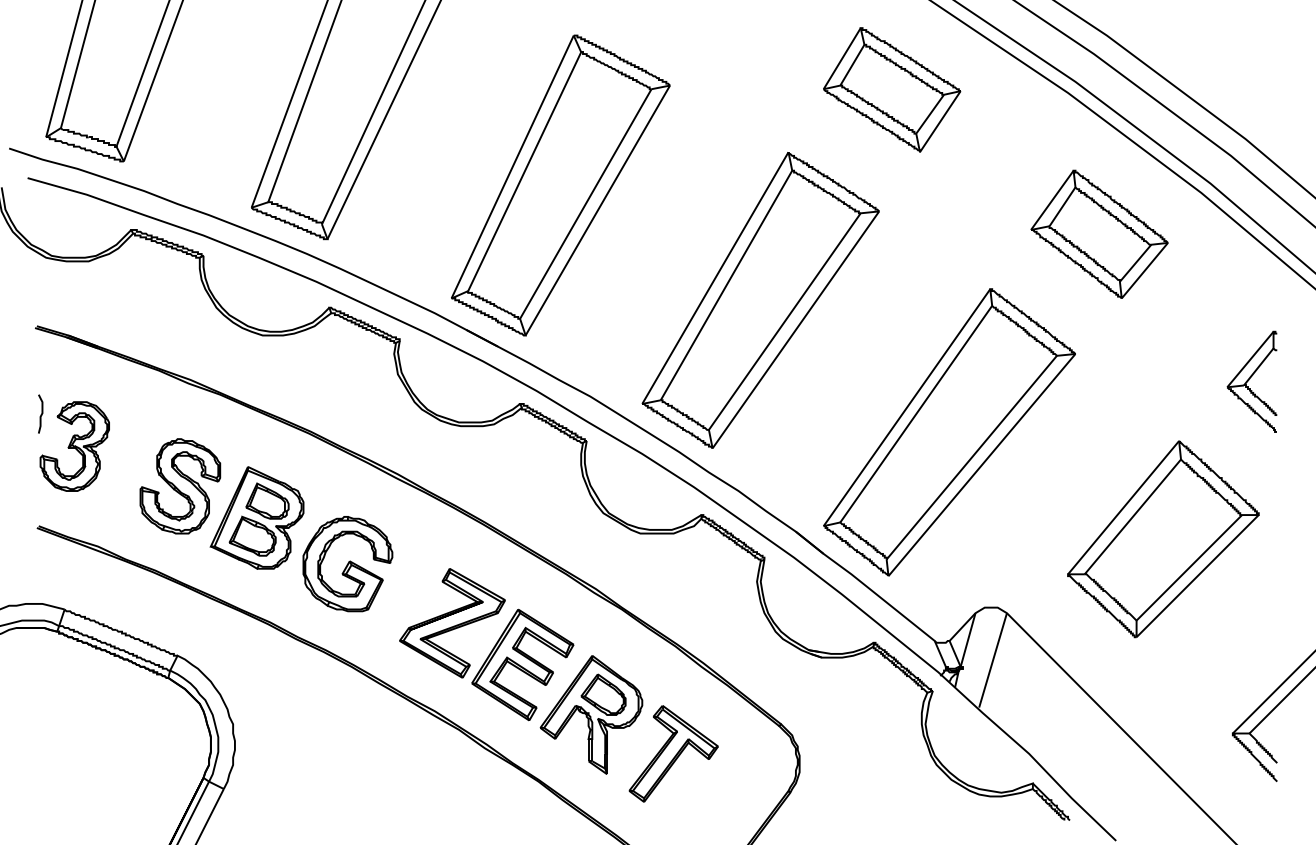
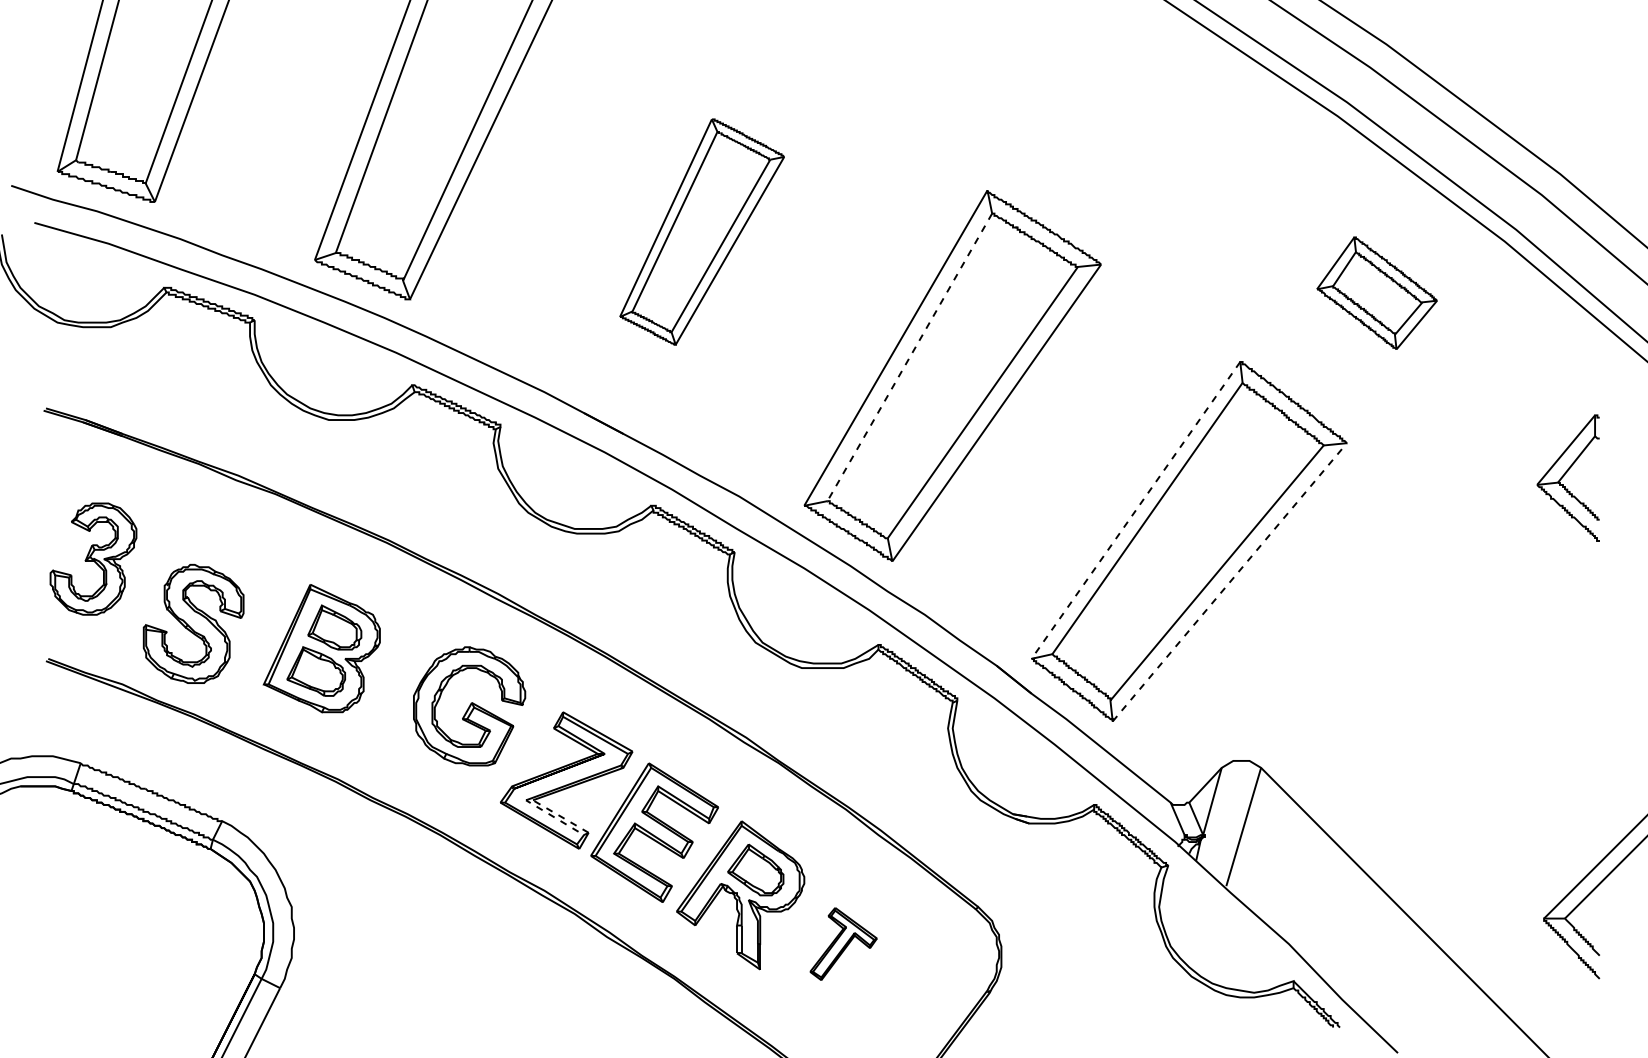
part: (892, 90) -> (1117, 112), removed
part: (560, 185) -> (701, 231), size x0.6
part: (1099, 233) -> (1376, 292), size x0.7
line: (726, 286) -> (909, 358), solid -> dashed
line: (906, 407) -> (1135, 510), solid -> dashed
curve: (41, 414) -> (51, 518), removed
line: (981, 465) -> (1229, 582), solid -> dashed
part: (180, 485) -> (193, 623), moved
part: (1162, 538) -> (1456, 674), removed
part: (347, 564) -> (469, 706), moved
line: (422, 639) -> (528, 800), solid -> dashed
part: (673, 753) -> (843, 943), size x0.6

